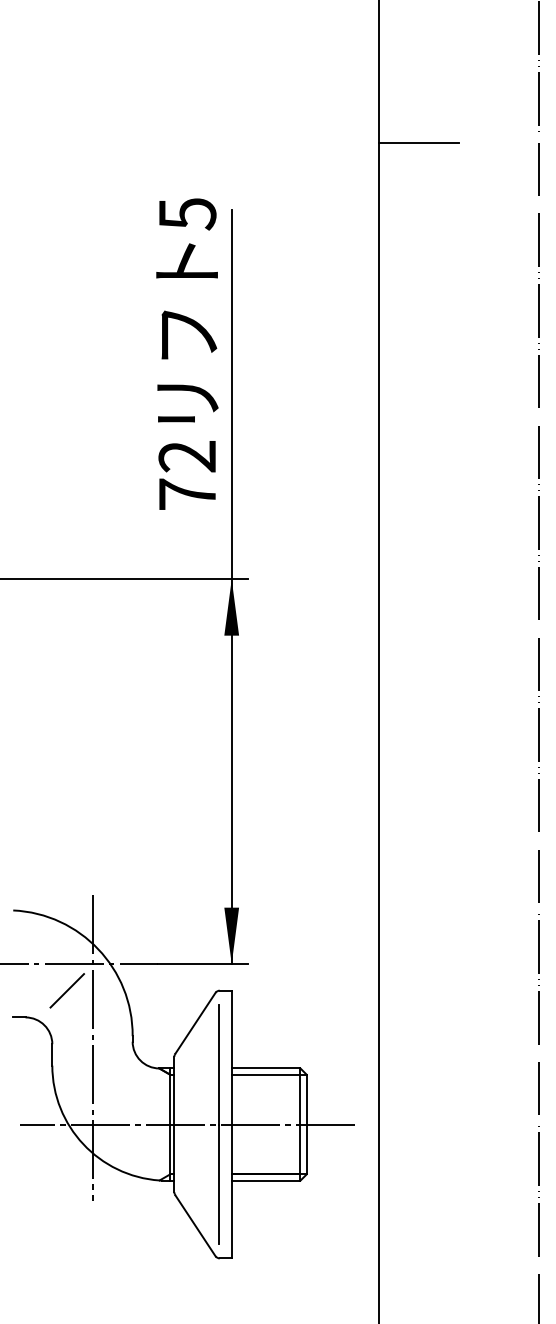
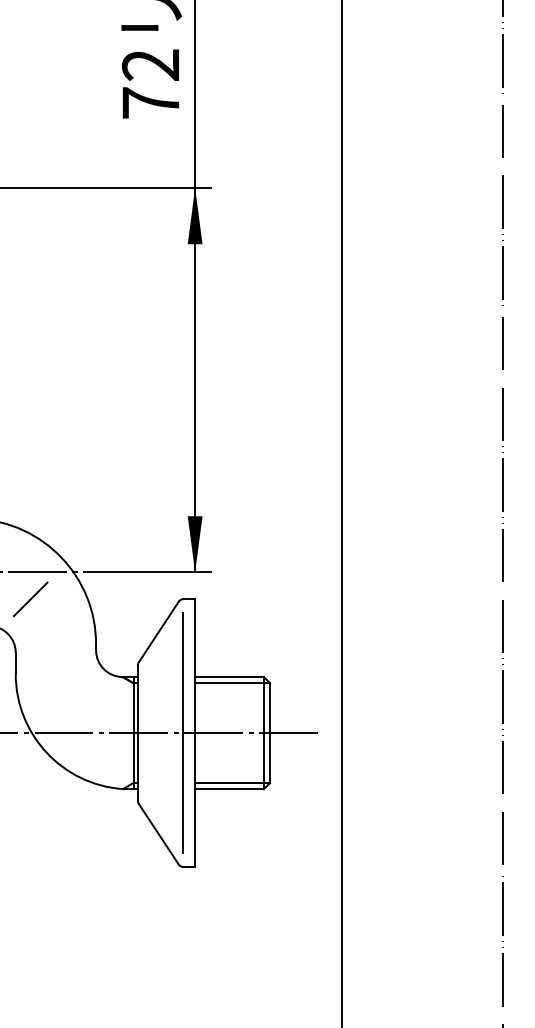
line: (92, 1048) -> (55, 657), removed

